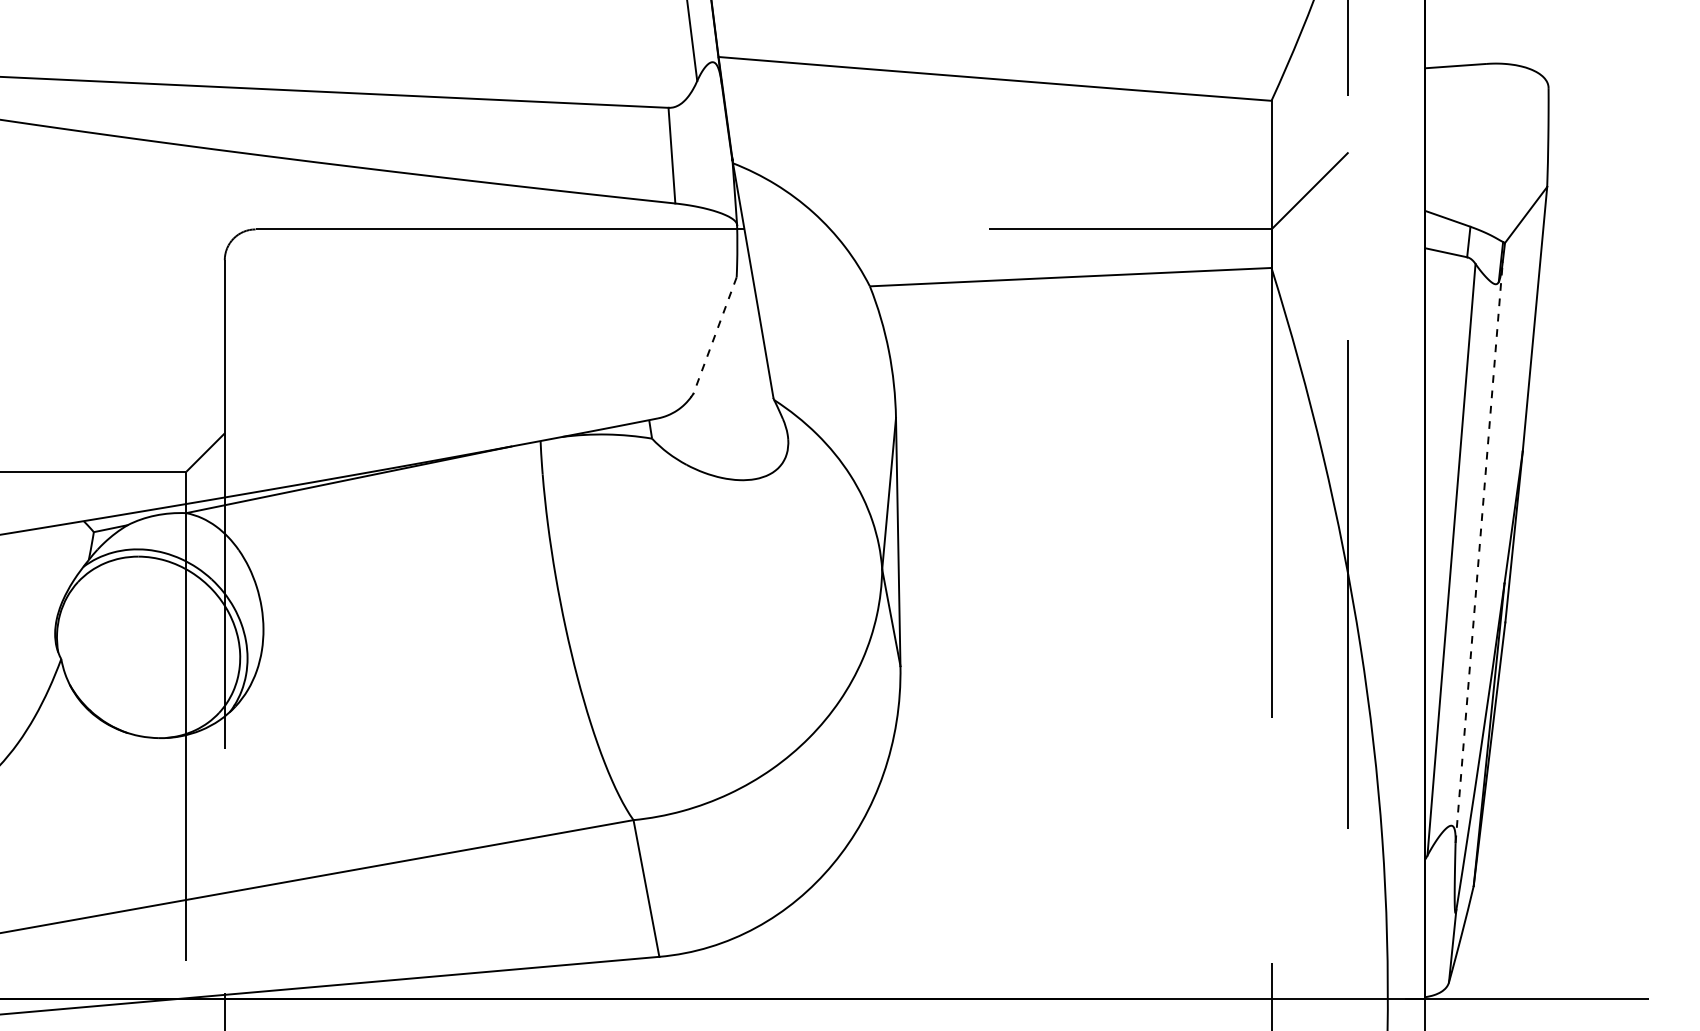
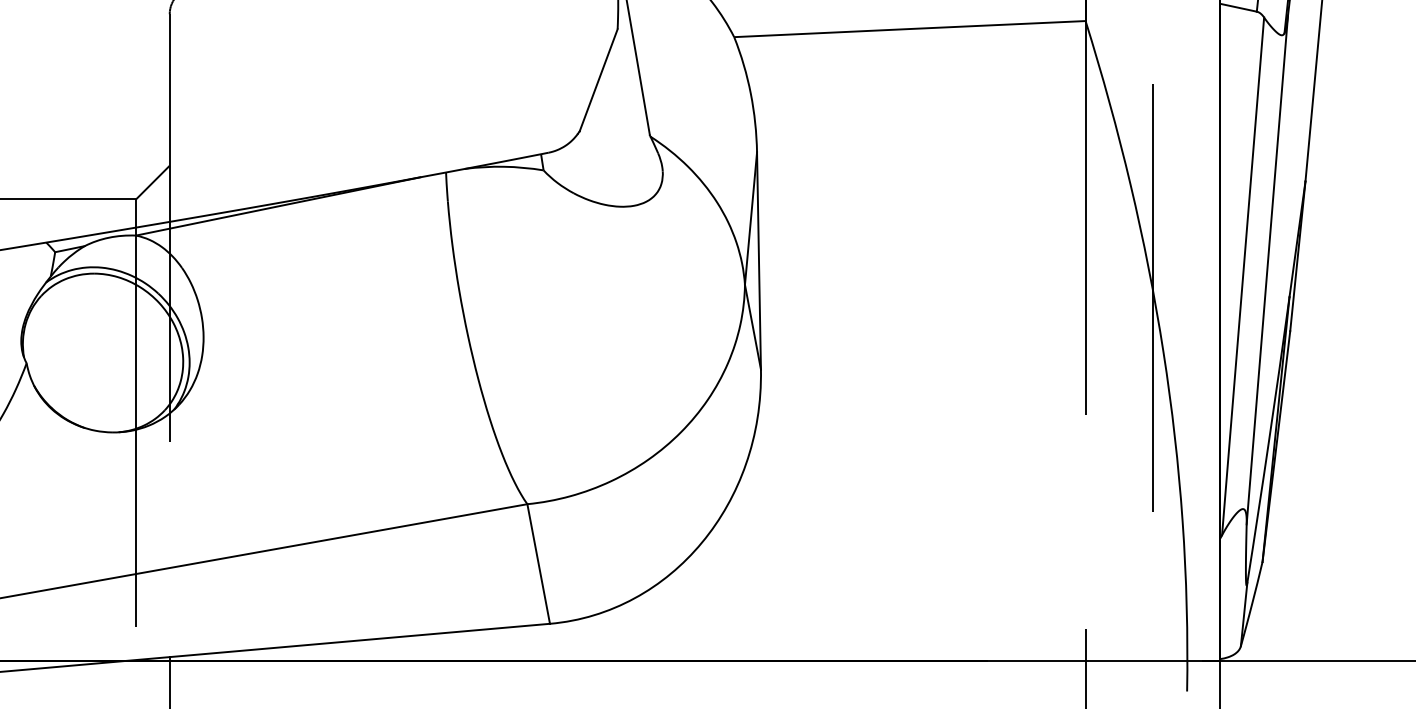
line: (714, 336) -> (598, 81), dashed -> solid
line: (1479, 552) -> (1267, 270), dashed -> solid

